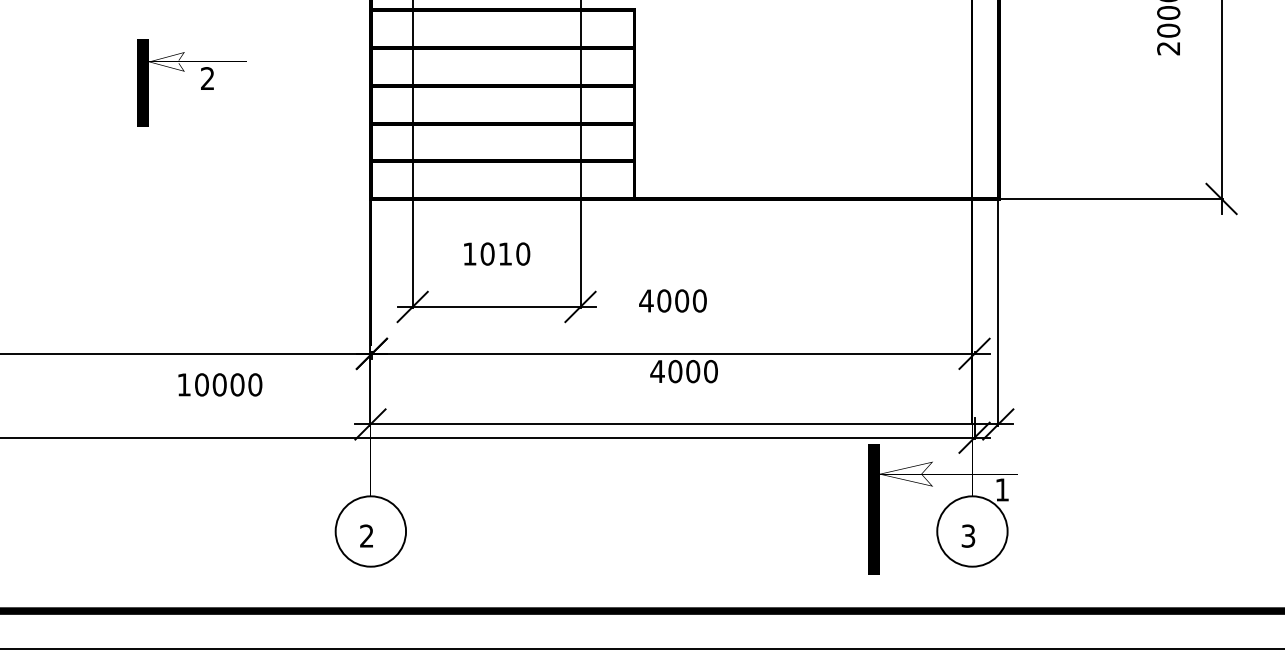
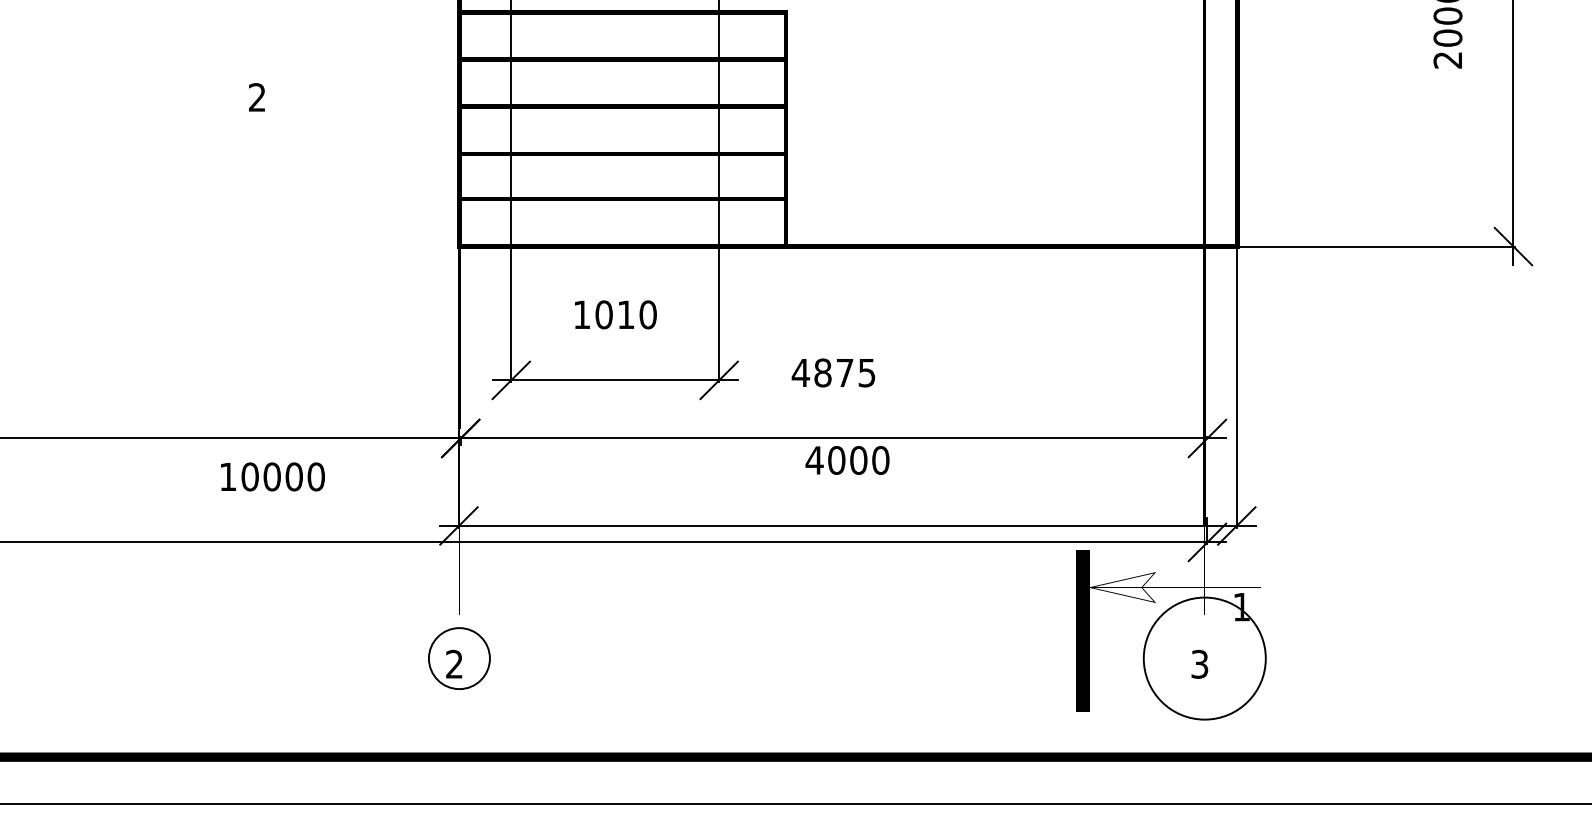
part: (184, 71) -> (228, 88), removed
text: (681, 300) -> (844, 372), 4000 -> 4875
circle: (370, 531) -> (459, 658), size x0.7
circle: (972, 531) -> (1204, 658), size x1.4

